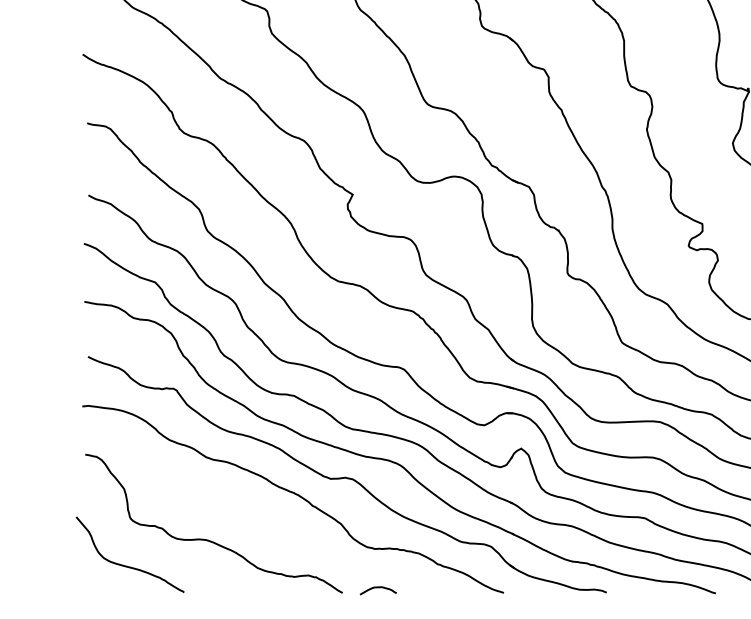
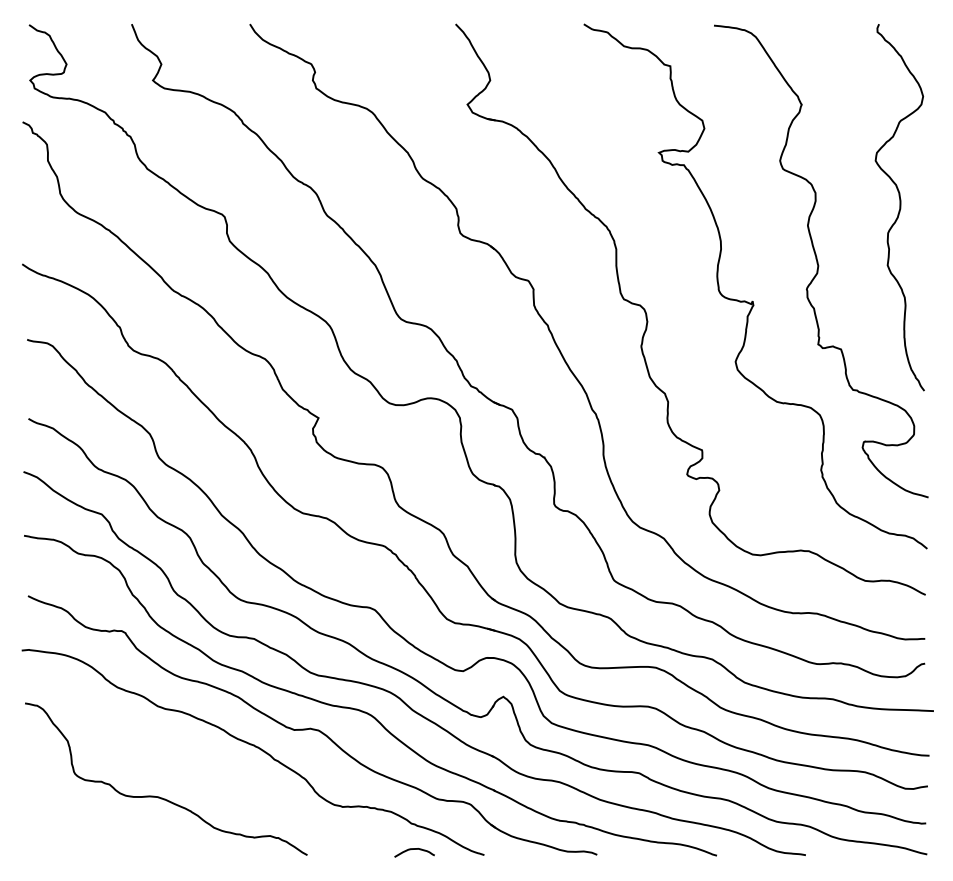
curve: (128, 565) -> (72, 825), removed
curve: (378, 587) -> (414, 849), moved

